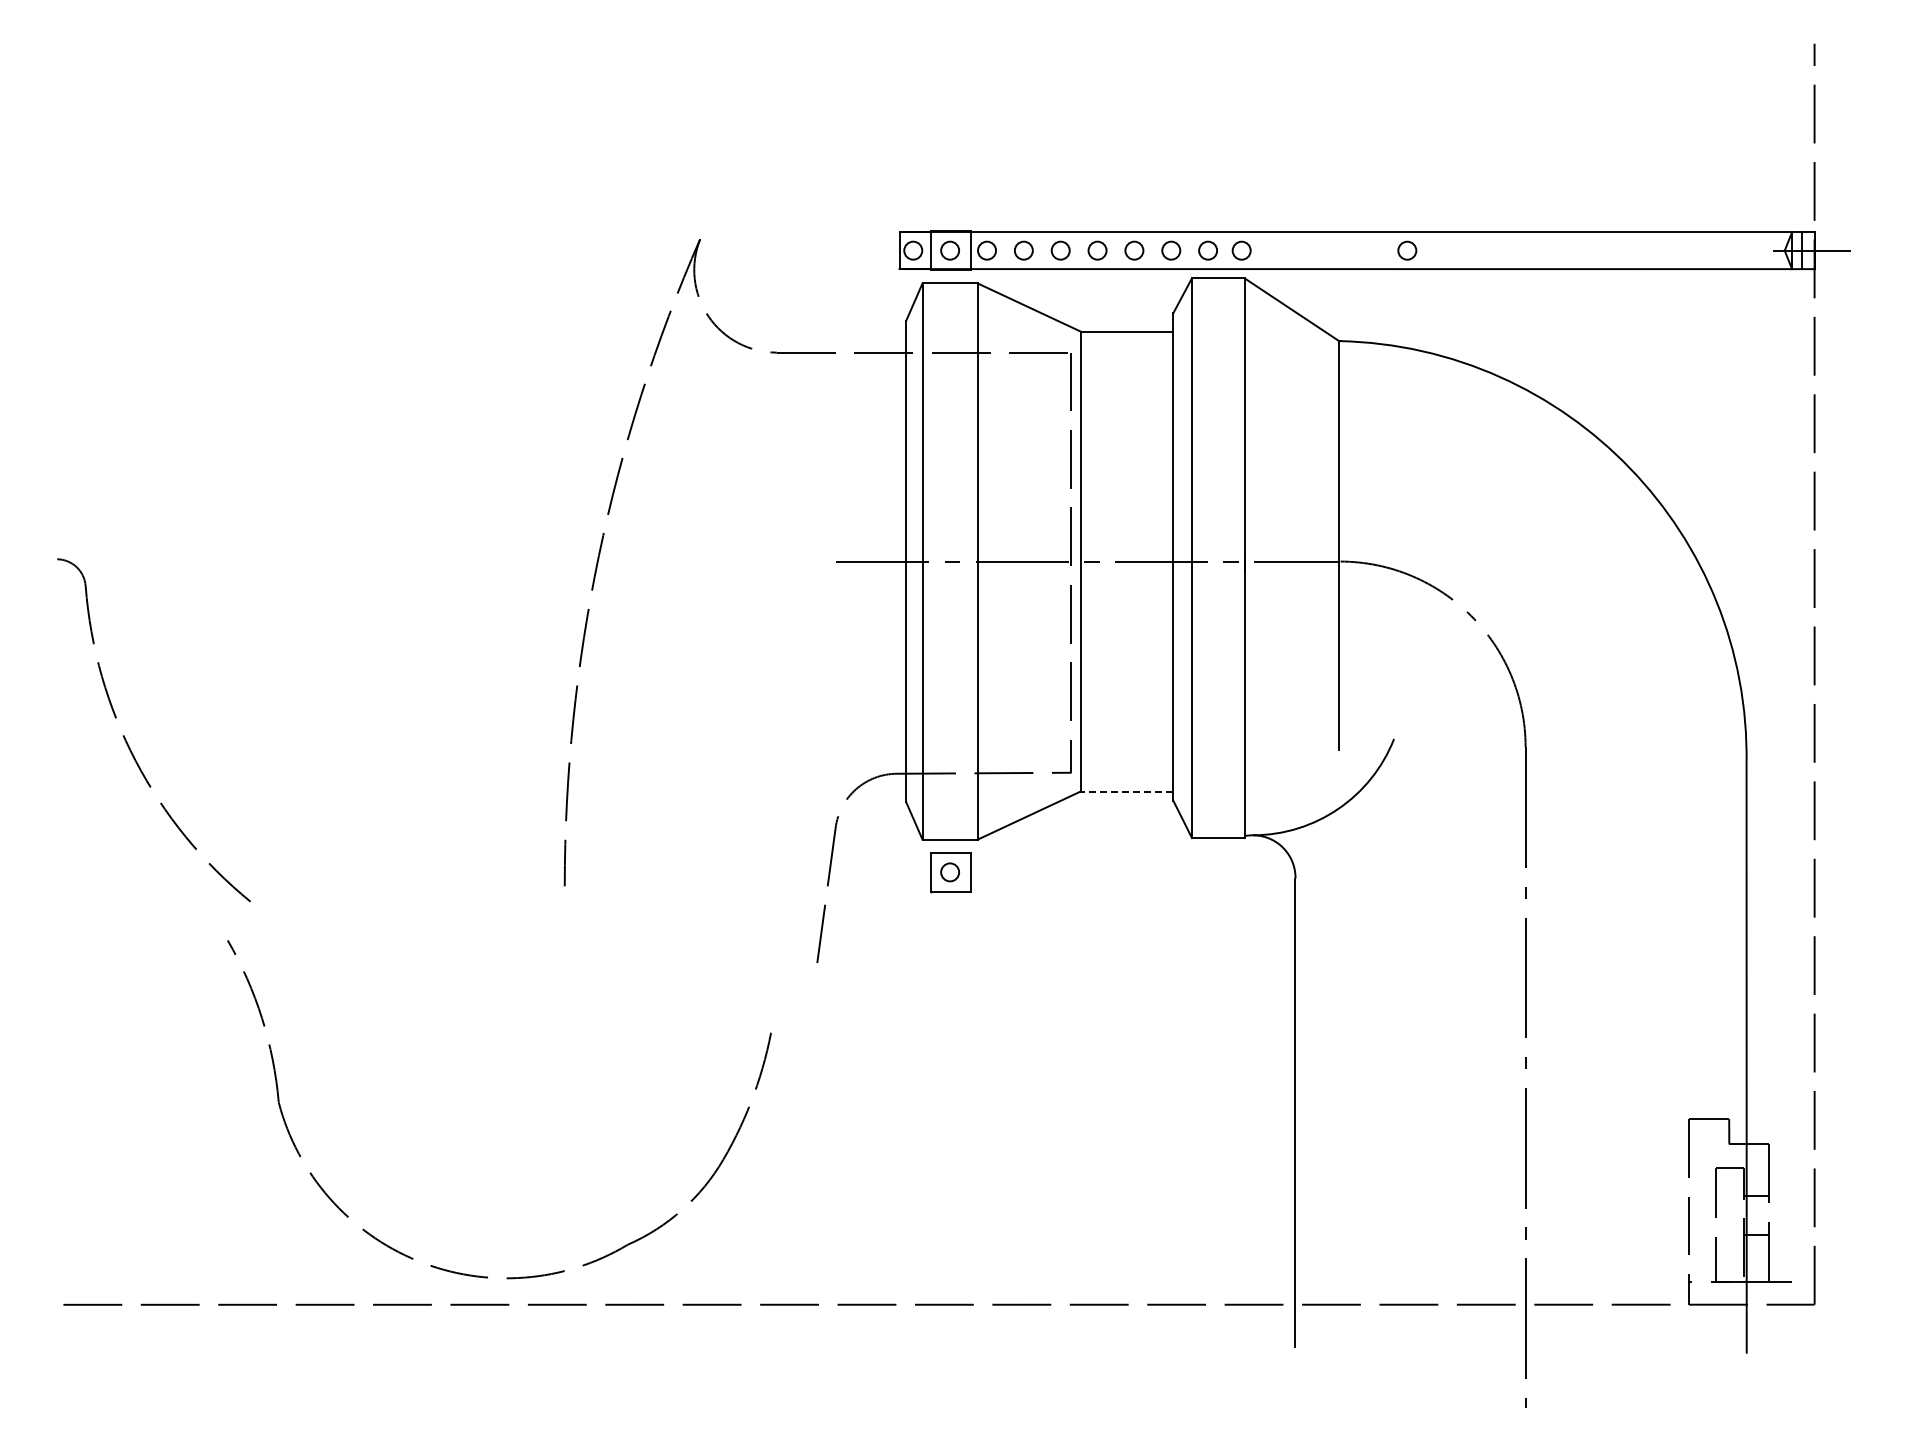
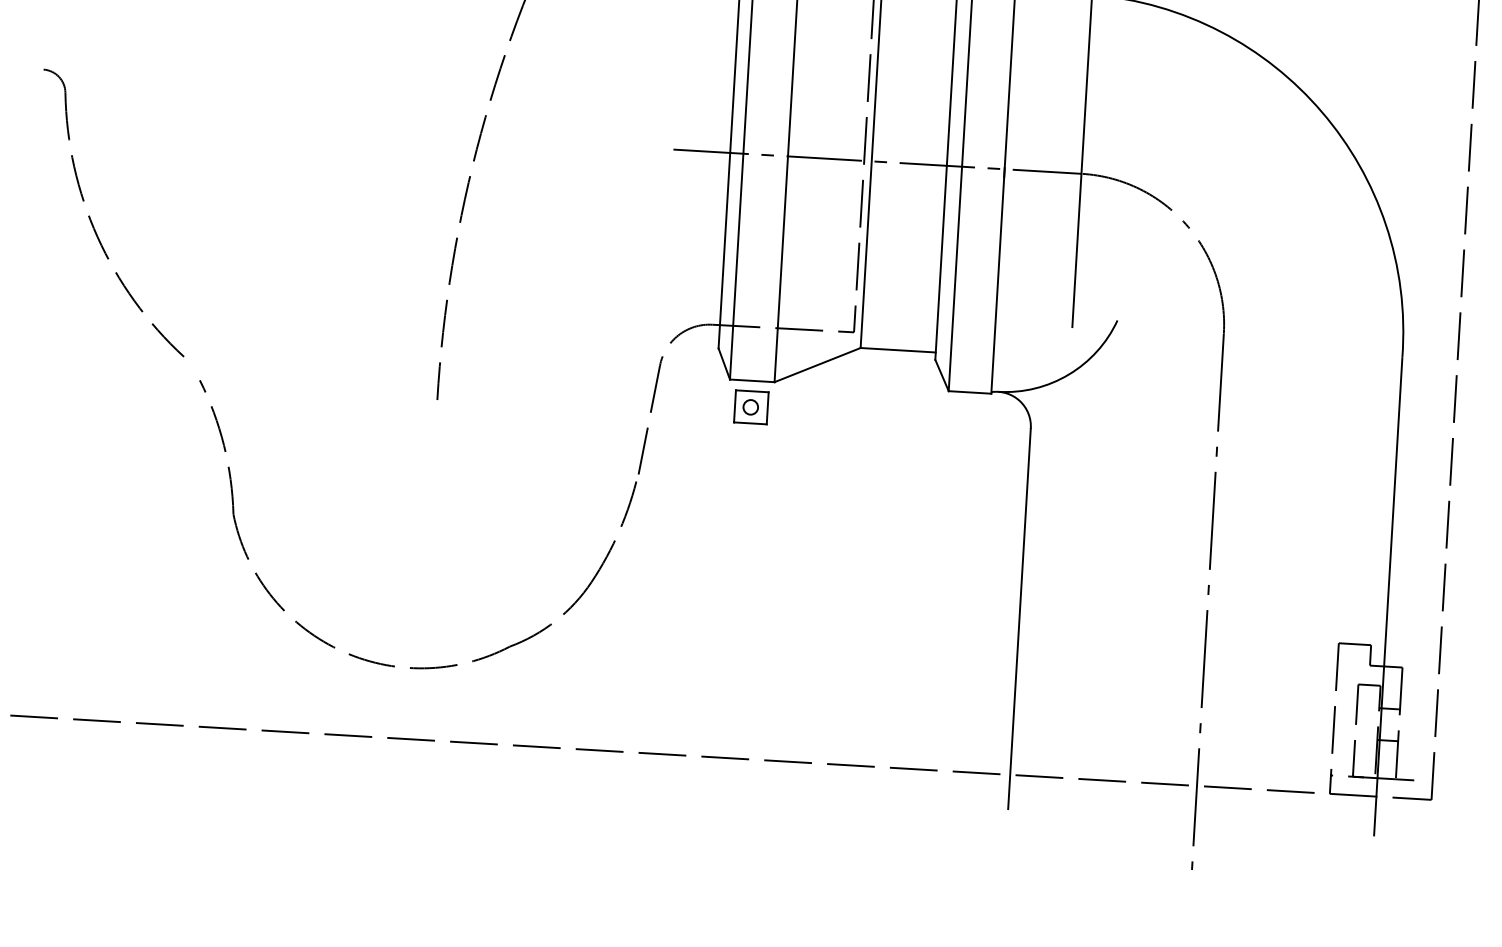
part: (128, 743) -> (92, 222), moved
line: (1126, 791) -> (897, 350), dashed -> solid
part: (472, 1274) -> (382, 663), moved

